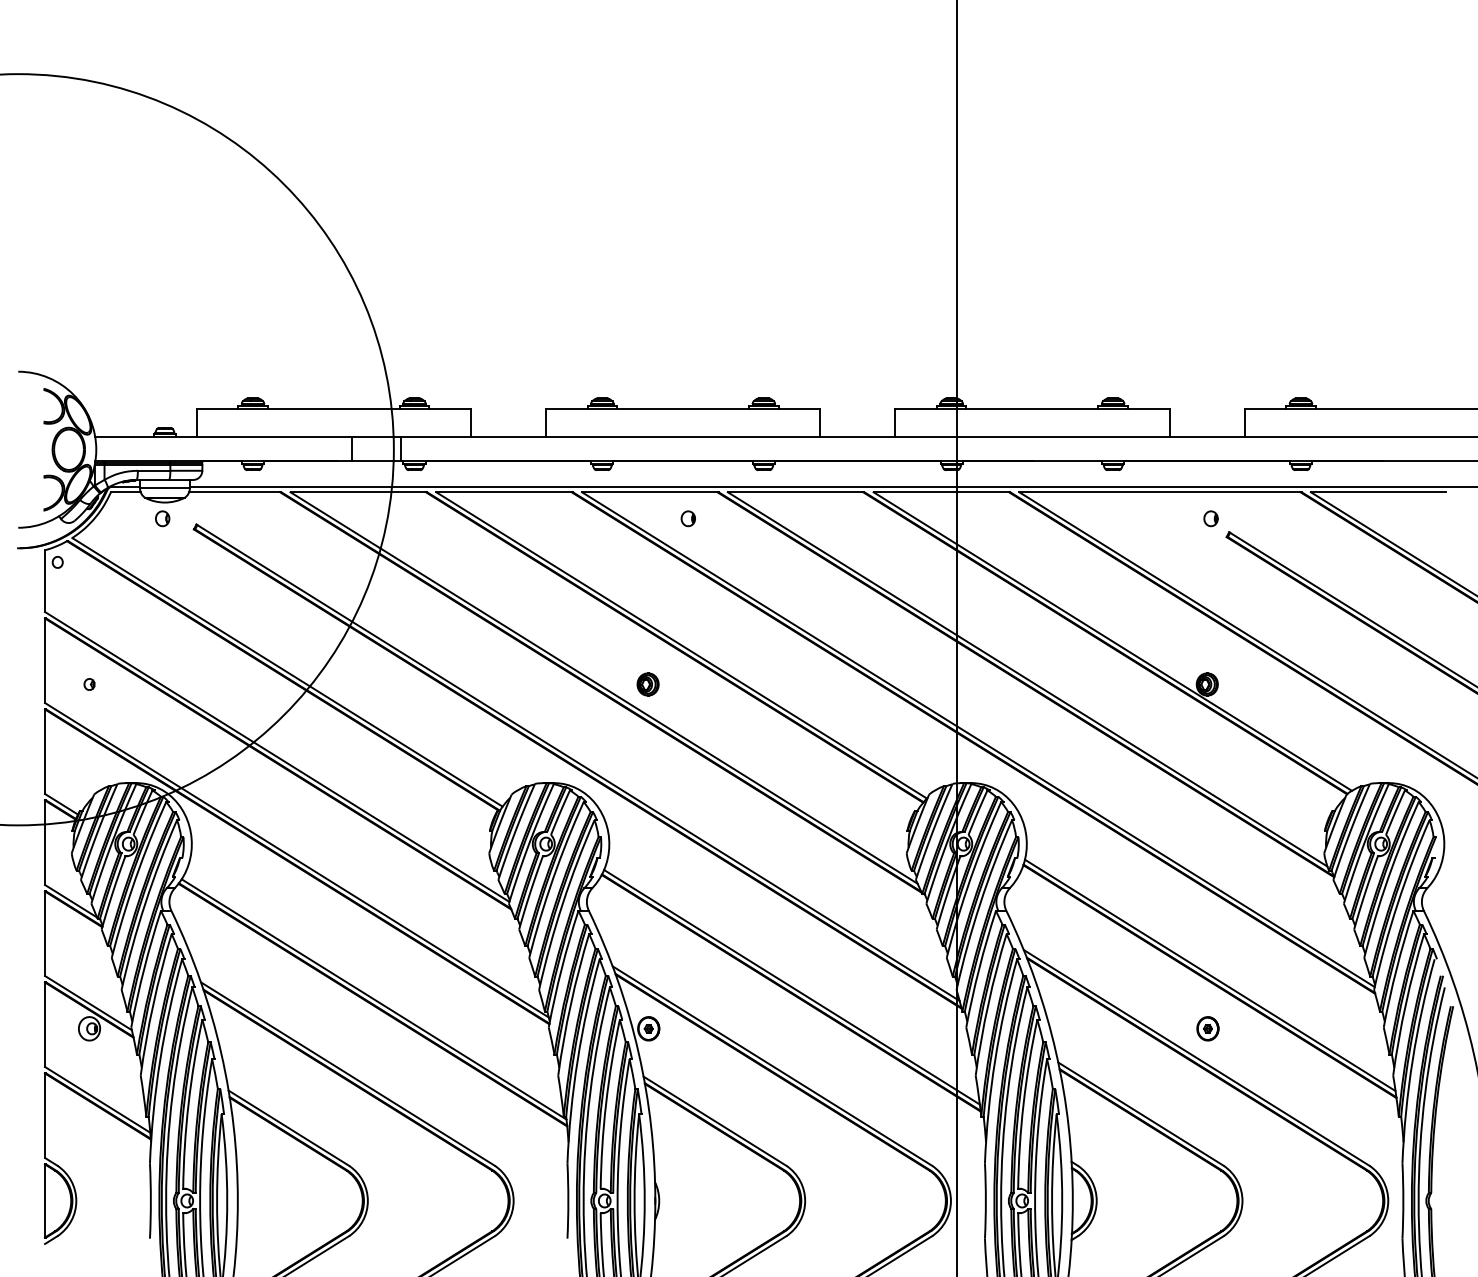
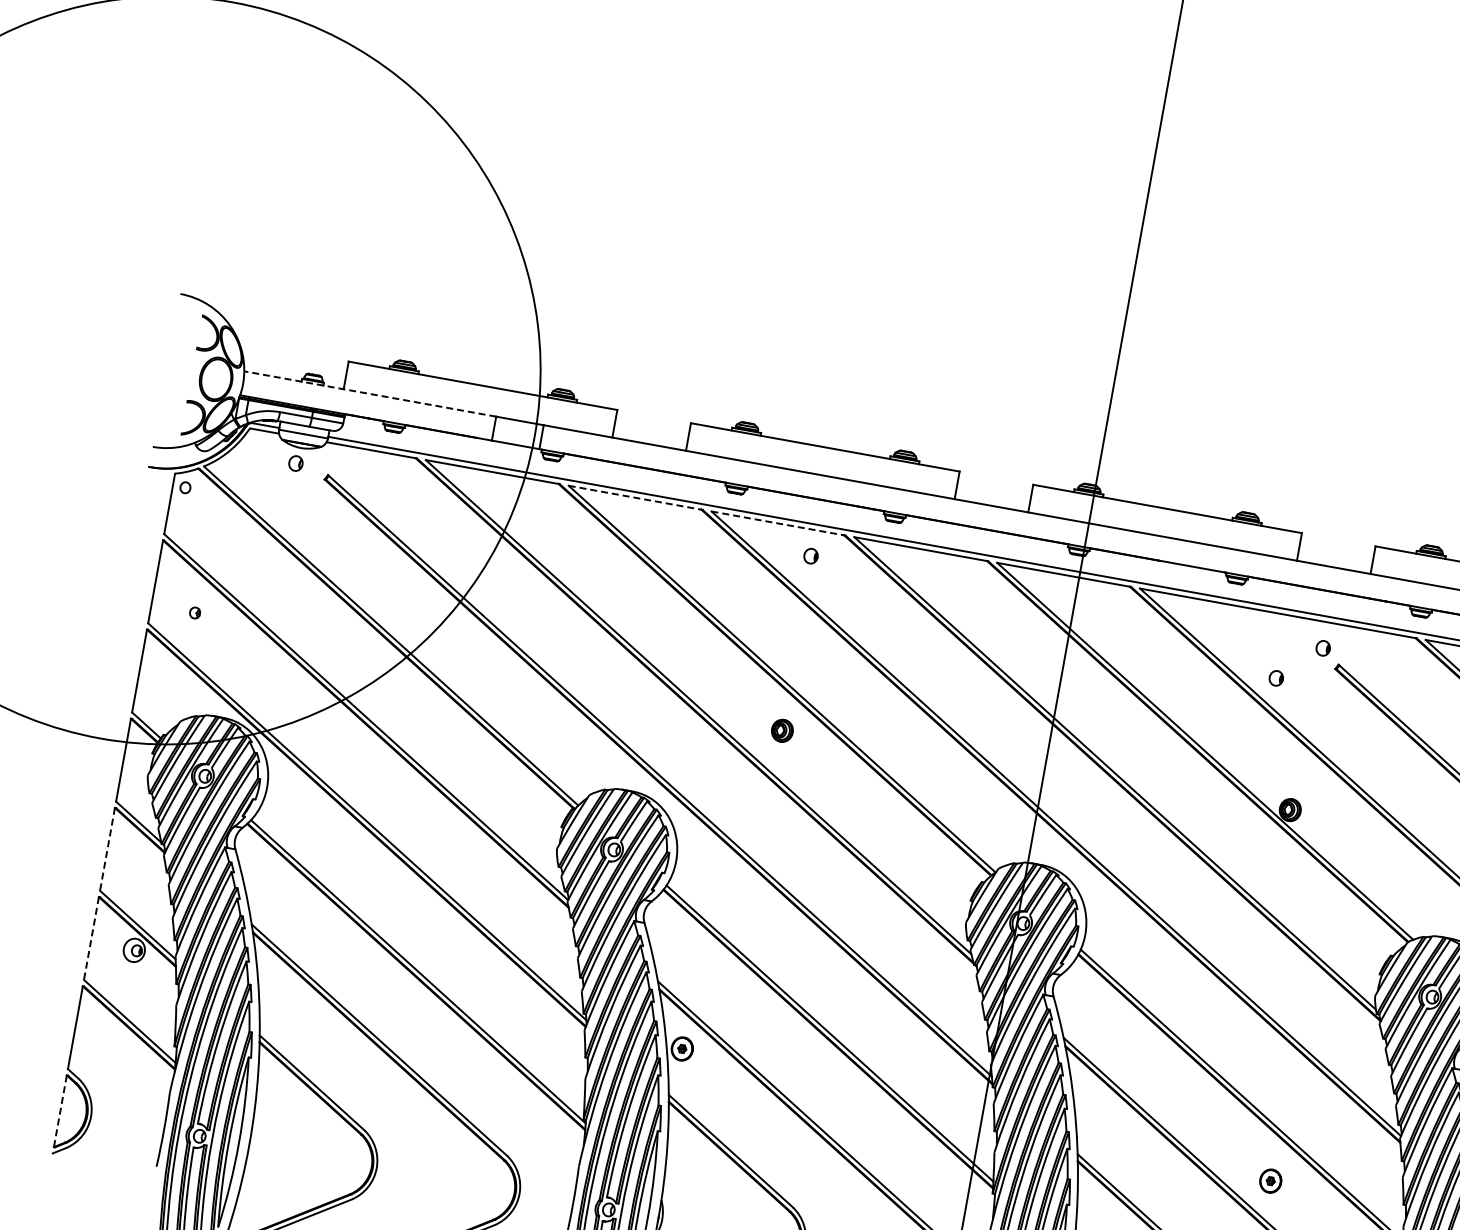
line: (223, 436) -> (370, 393), solid -> dashed
line: (503, 492) -> (634, 497), solid -> dashed
line: (649, 492) -> (777, 523), solid -> dashed
part: (1169, 556) -> (1275, 678), added
part: (647, 684) -> (781, 730), moved
line: (45, 934) -> (107, 850), solid -> dashed
line: (45, 1025) -> (91, 939), solid -> dashed
part: (1207, 1028) -> (1270, 1180), moved
line: (45, 1200) -> (60, 1110), solid -> dashed

